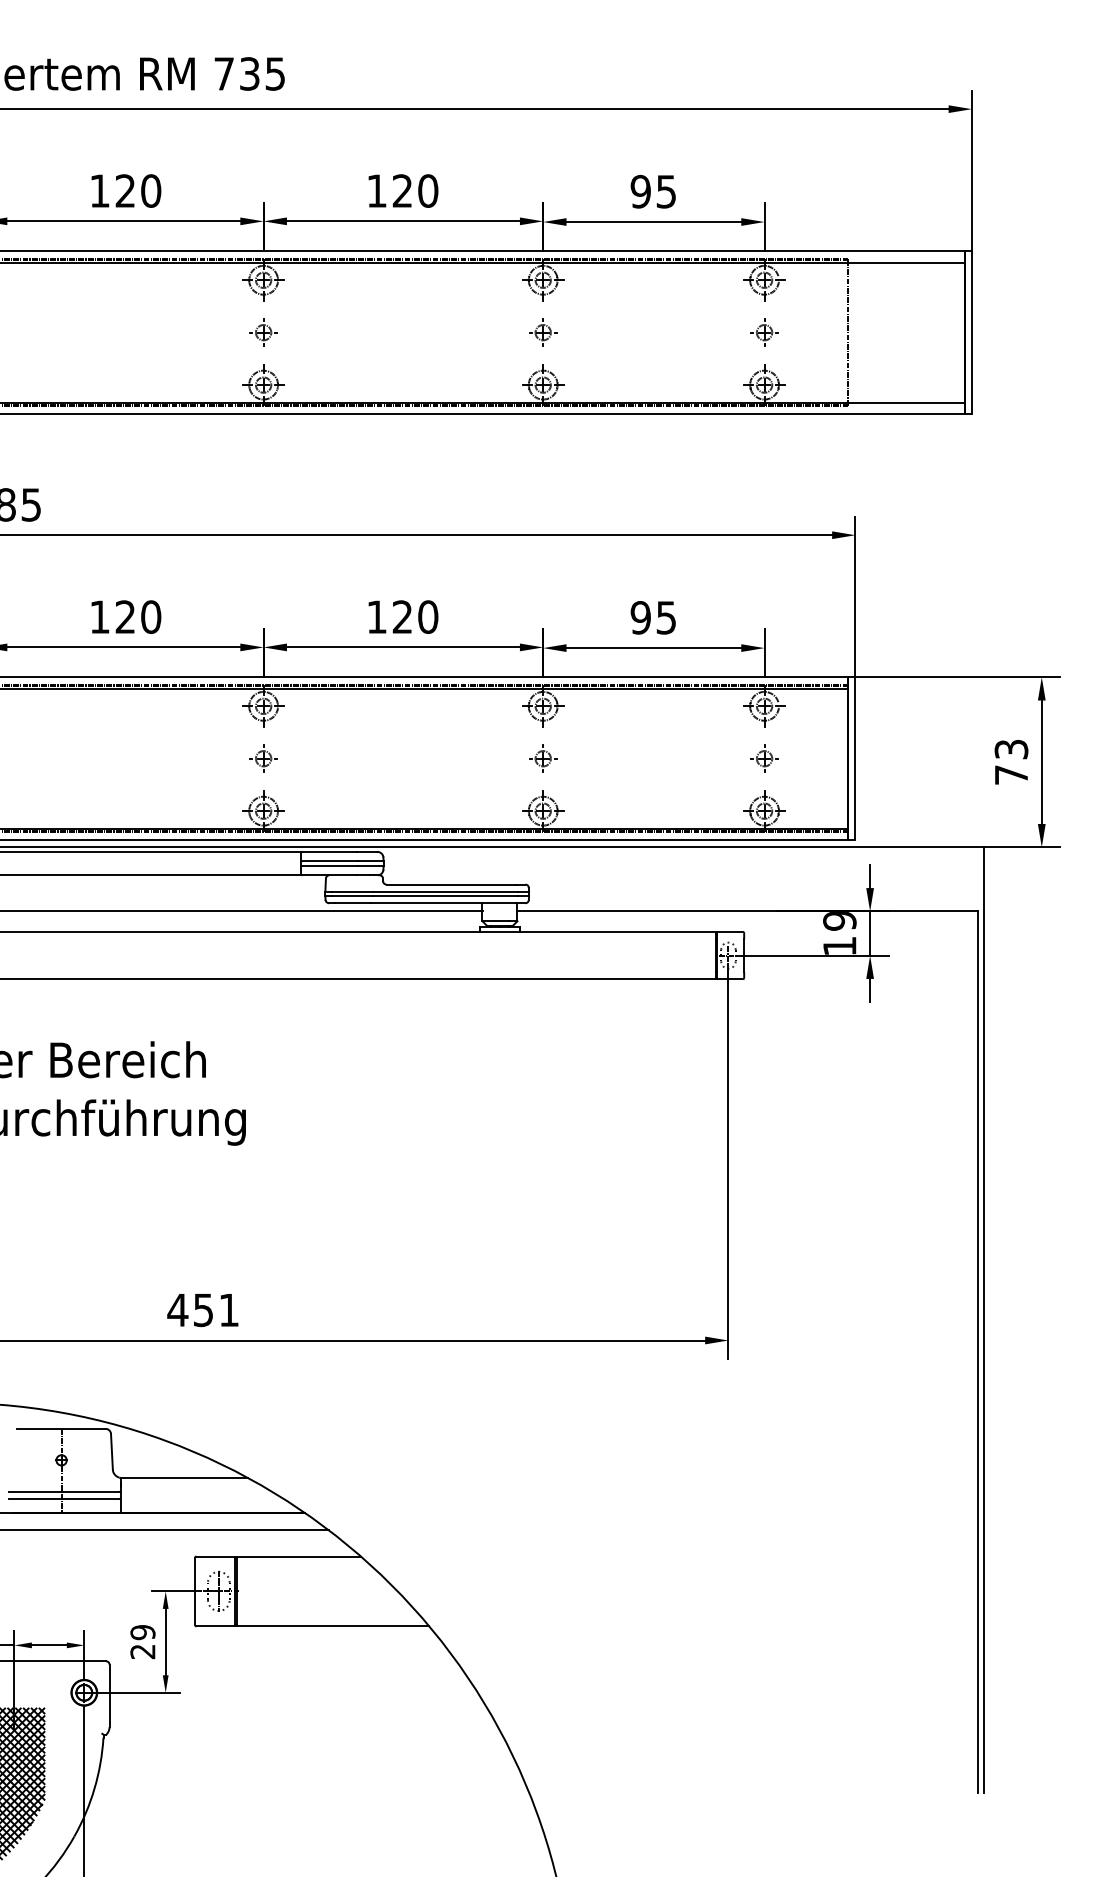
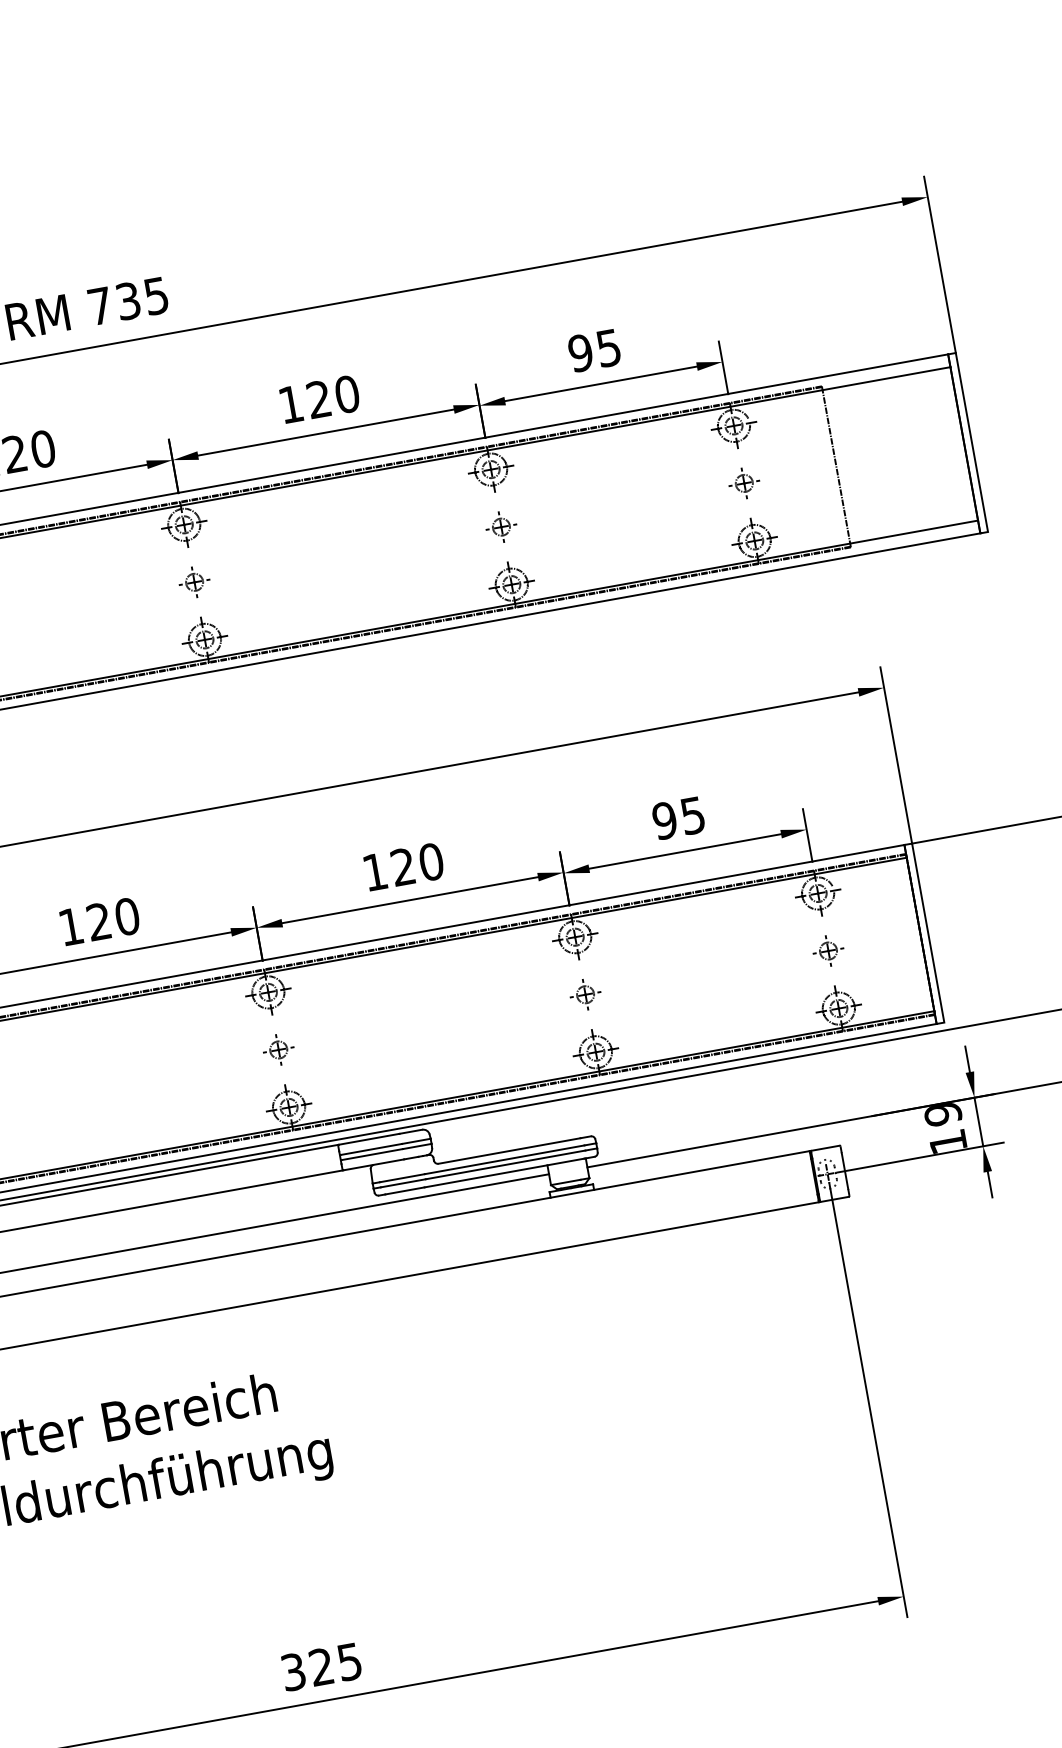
text: (202, 1310) -> (320, 1667), 451 -> 325

